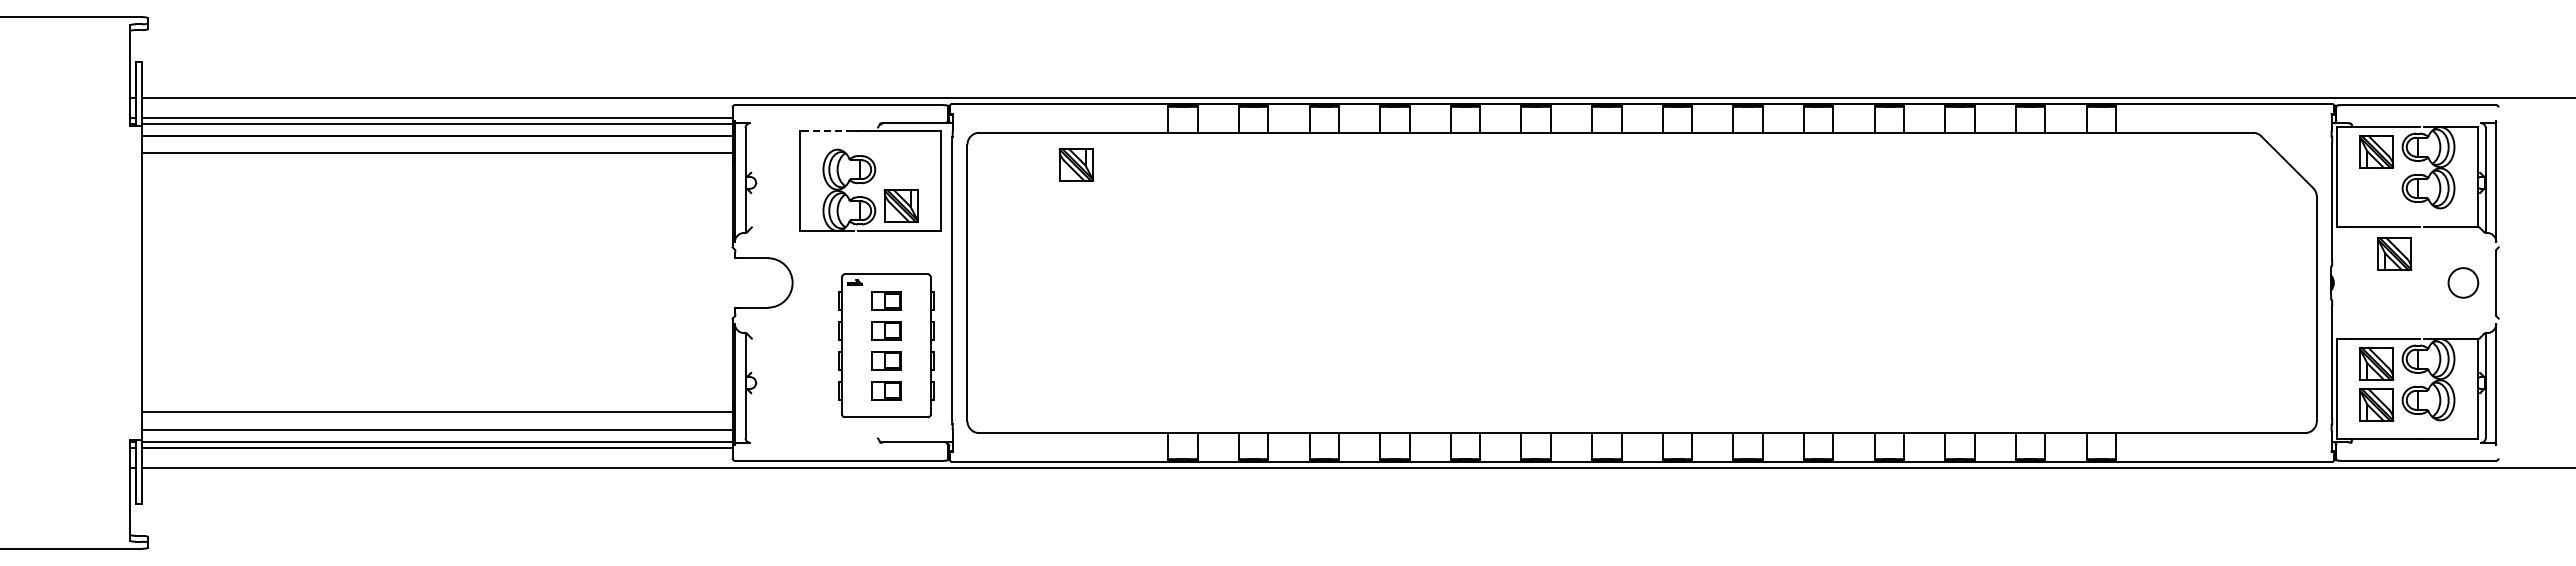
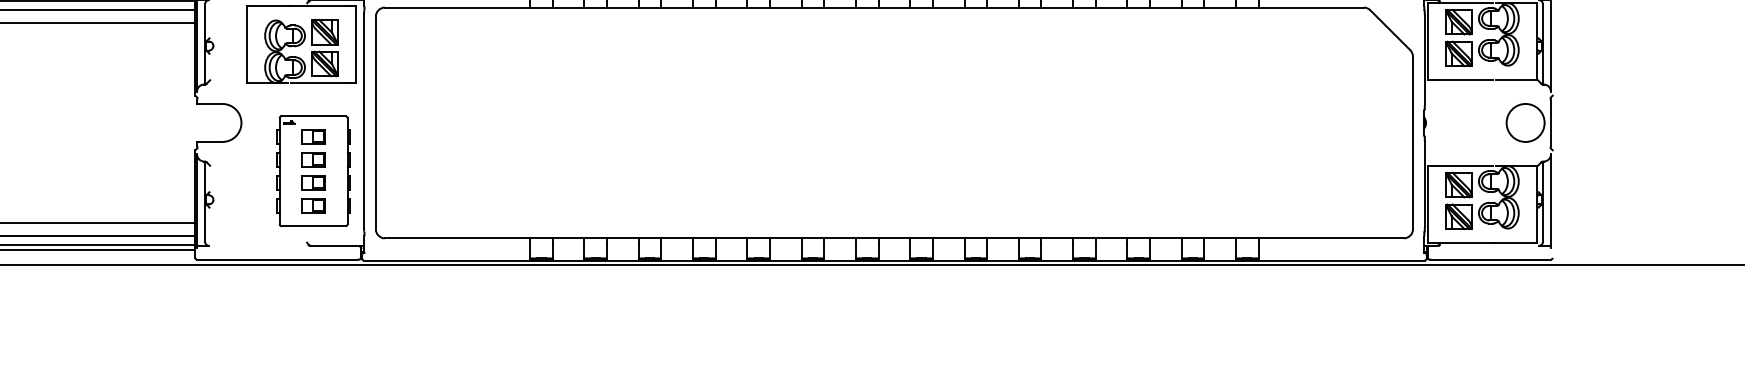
line: (827, 131) -> (268, 6), dashed -> solid
part: (1075, 164) -> (324, 31), moved
part: (2394, 254) -> (1458, 54), moved
circle: (2463, 282) -> (1525, 122), size x1.67

